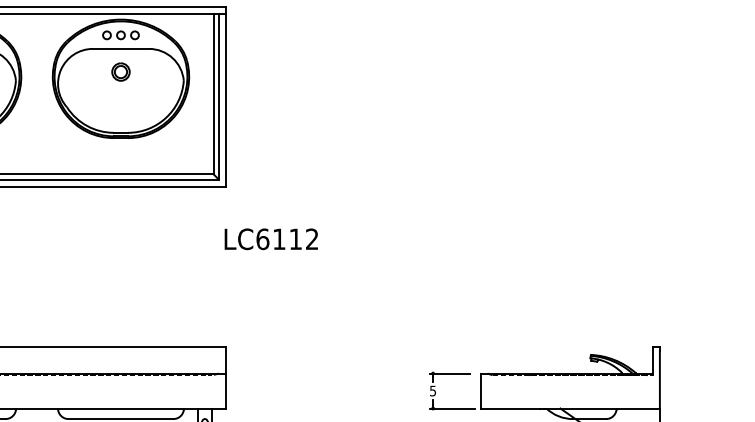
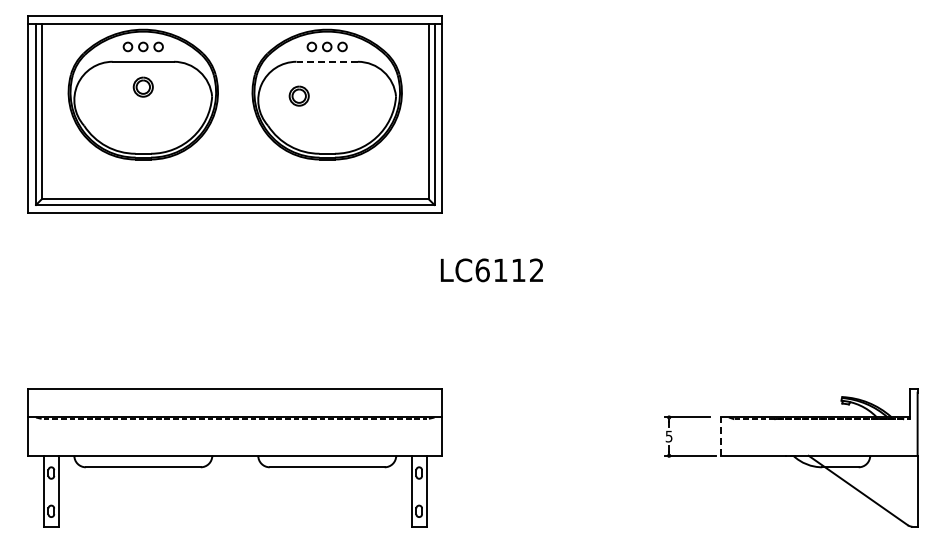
line: (121, 48) -> (327, 61), solid -> dashed
part: (120, 71) -> (298, 95), moved
line: (480, 390) -> (721, 436), solid -> dashed

